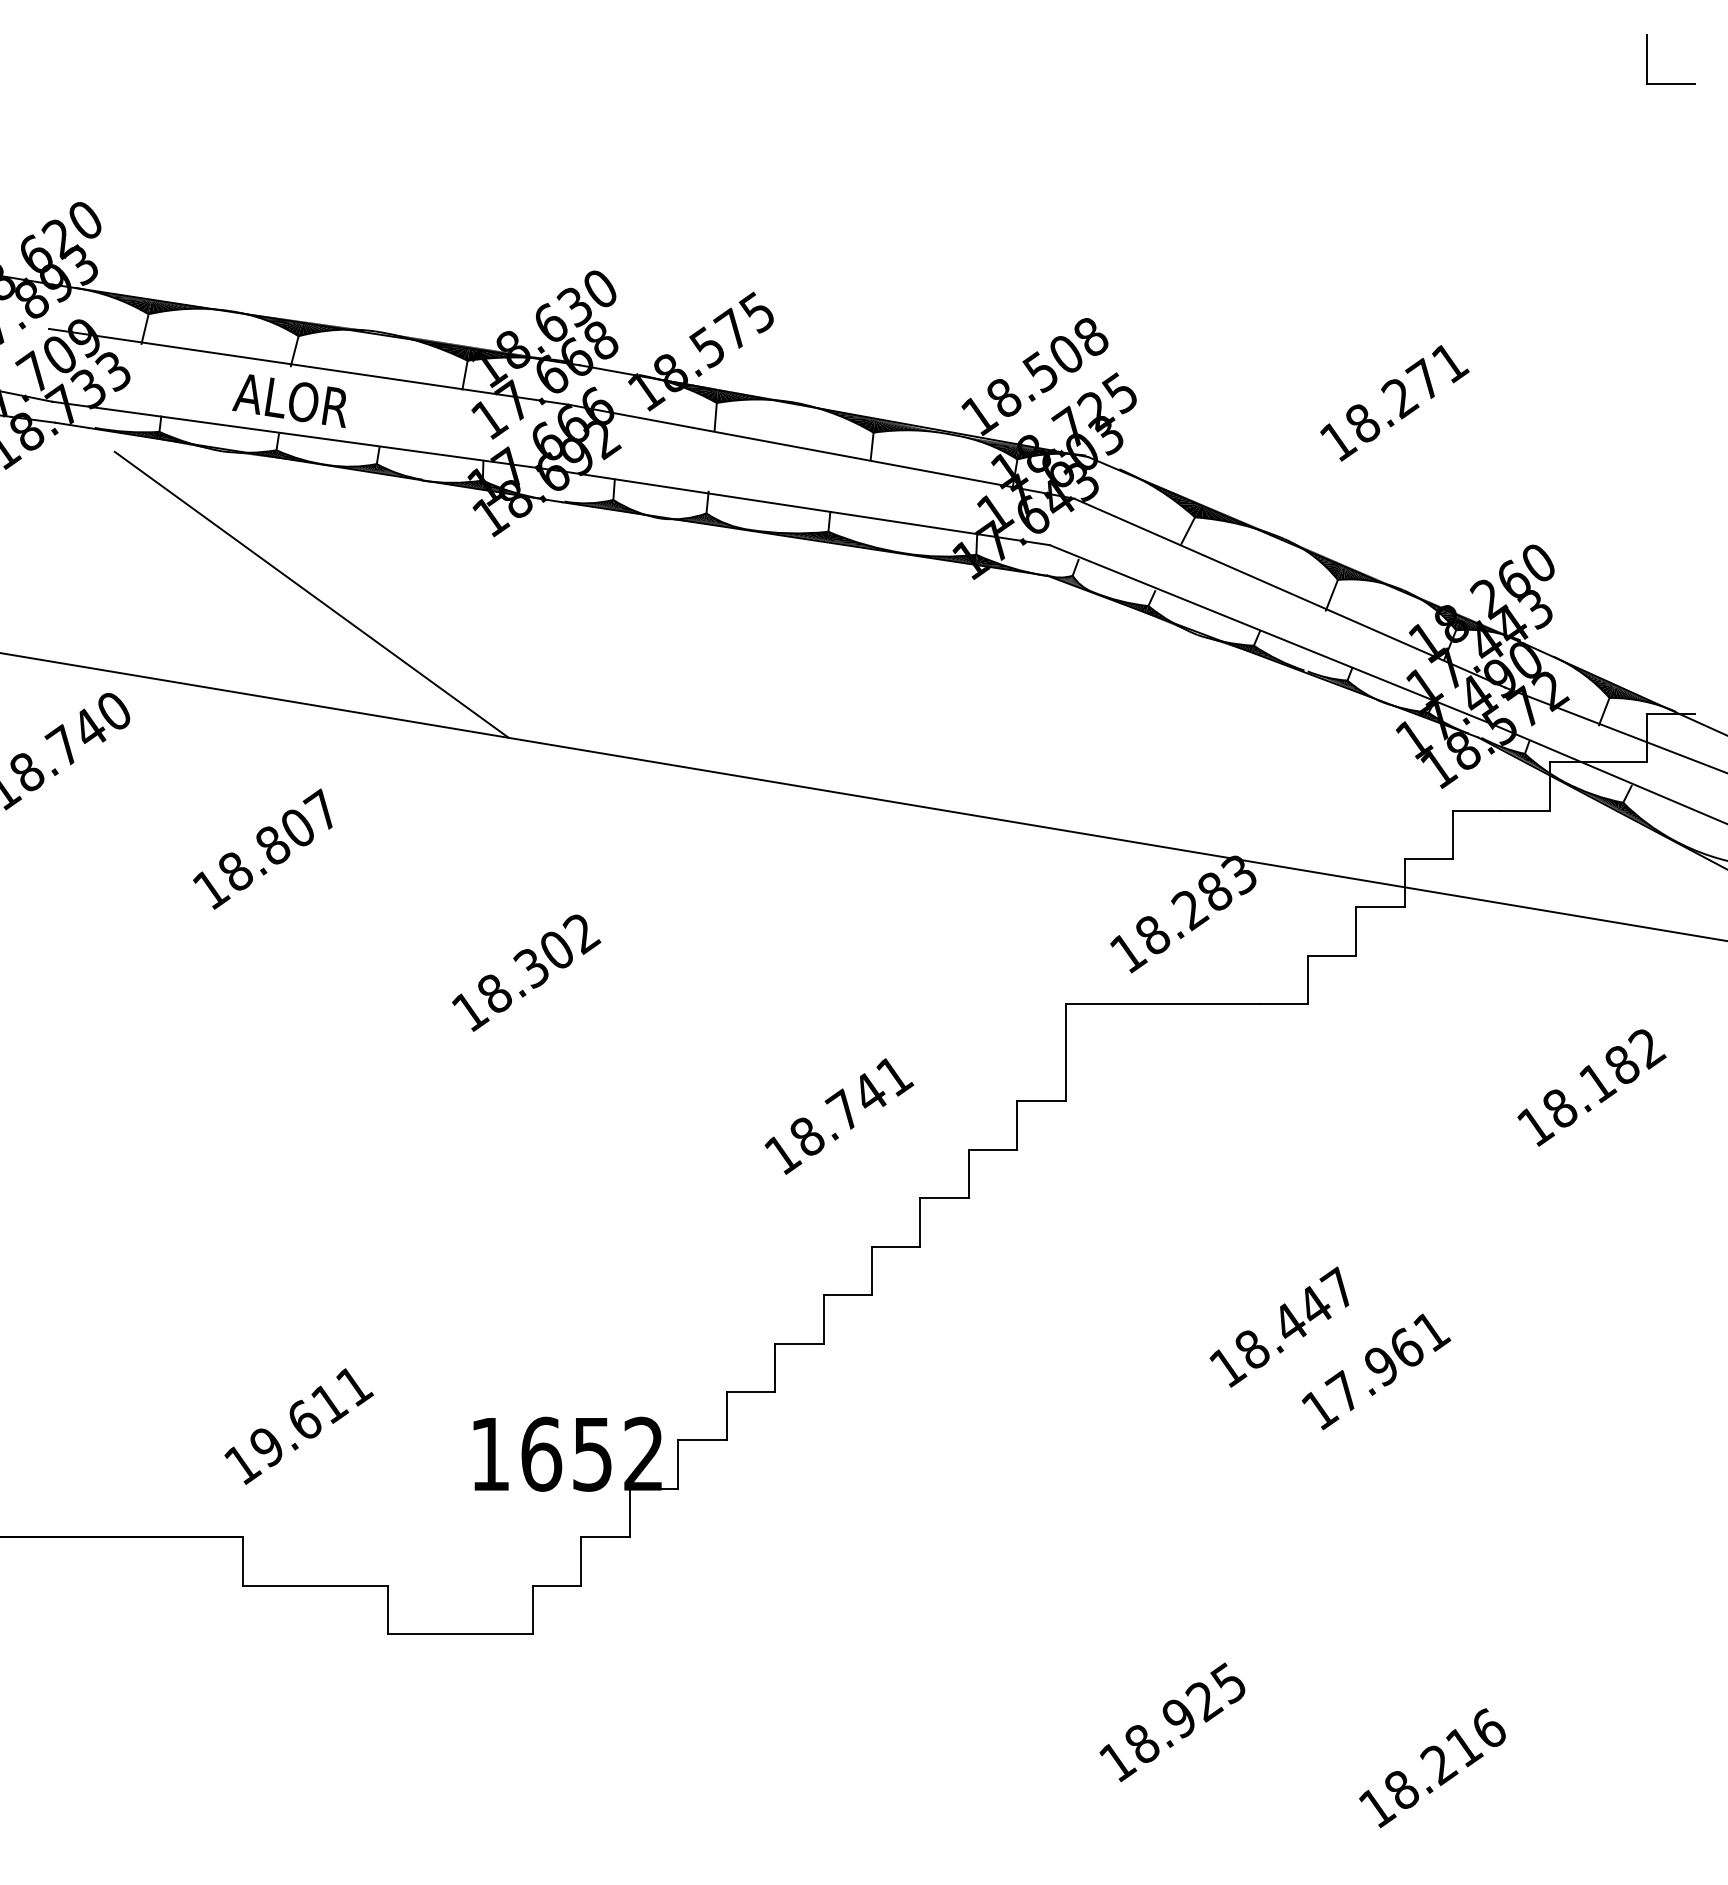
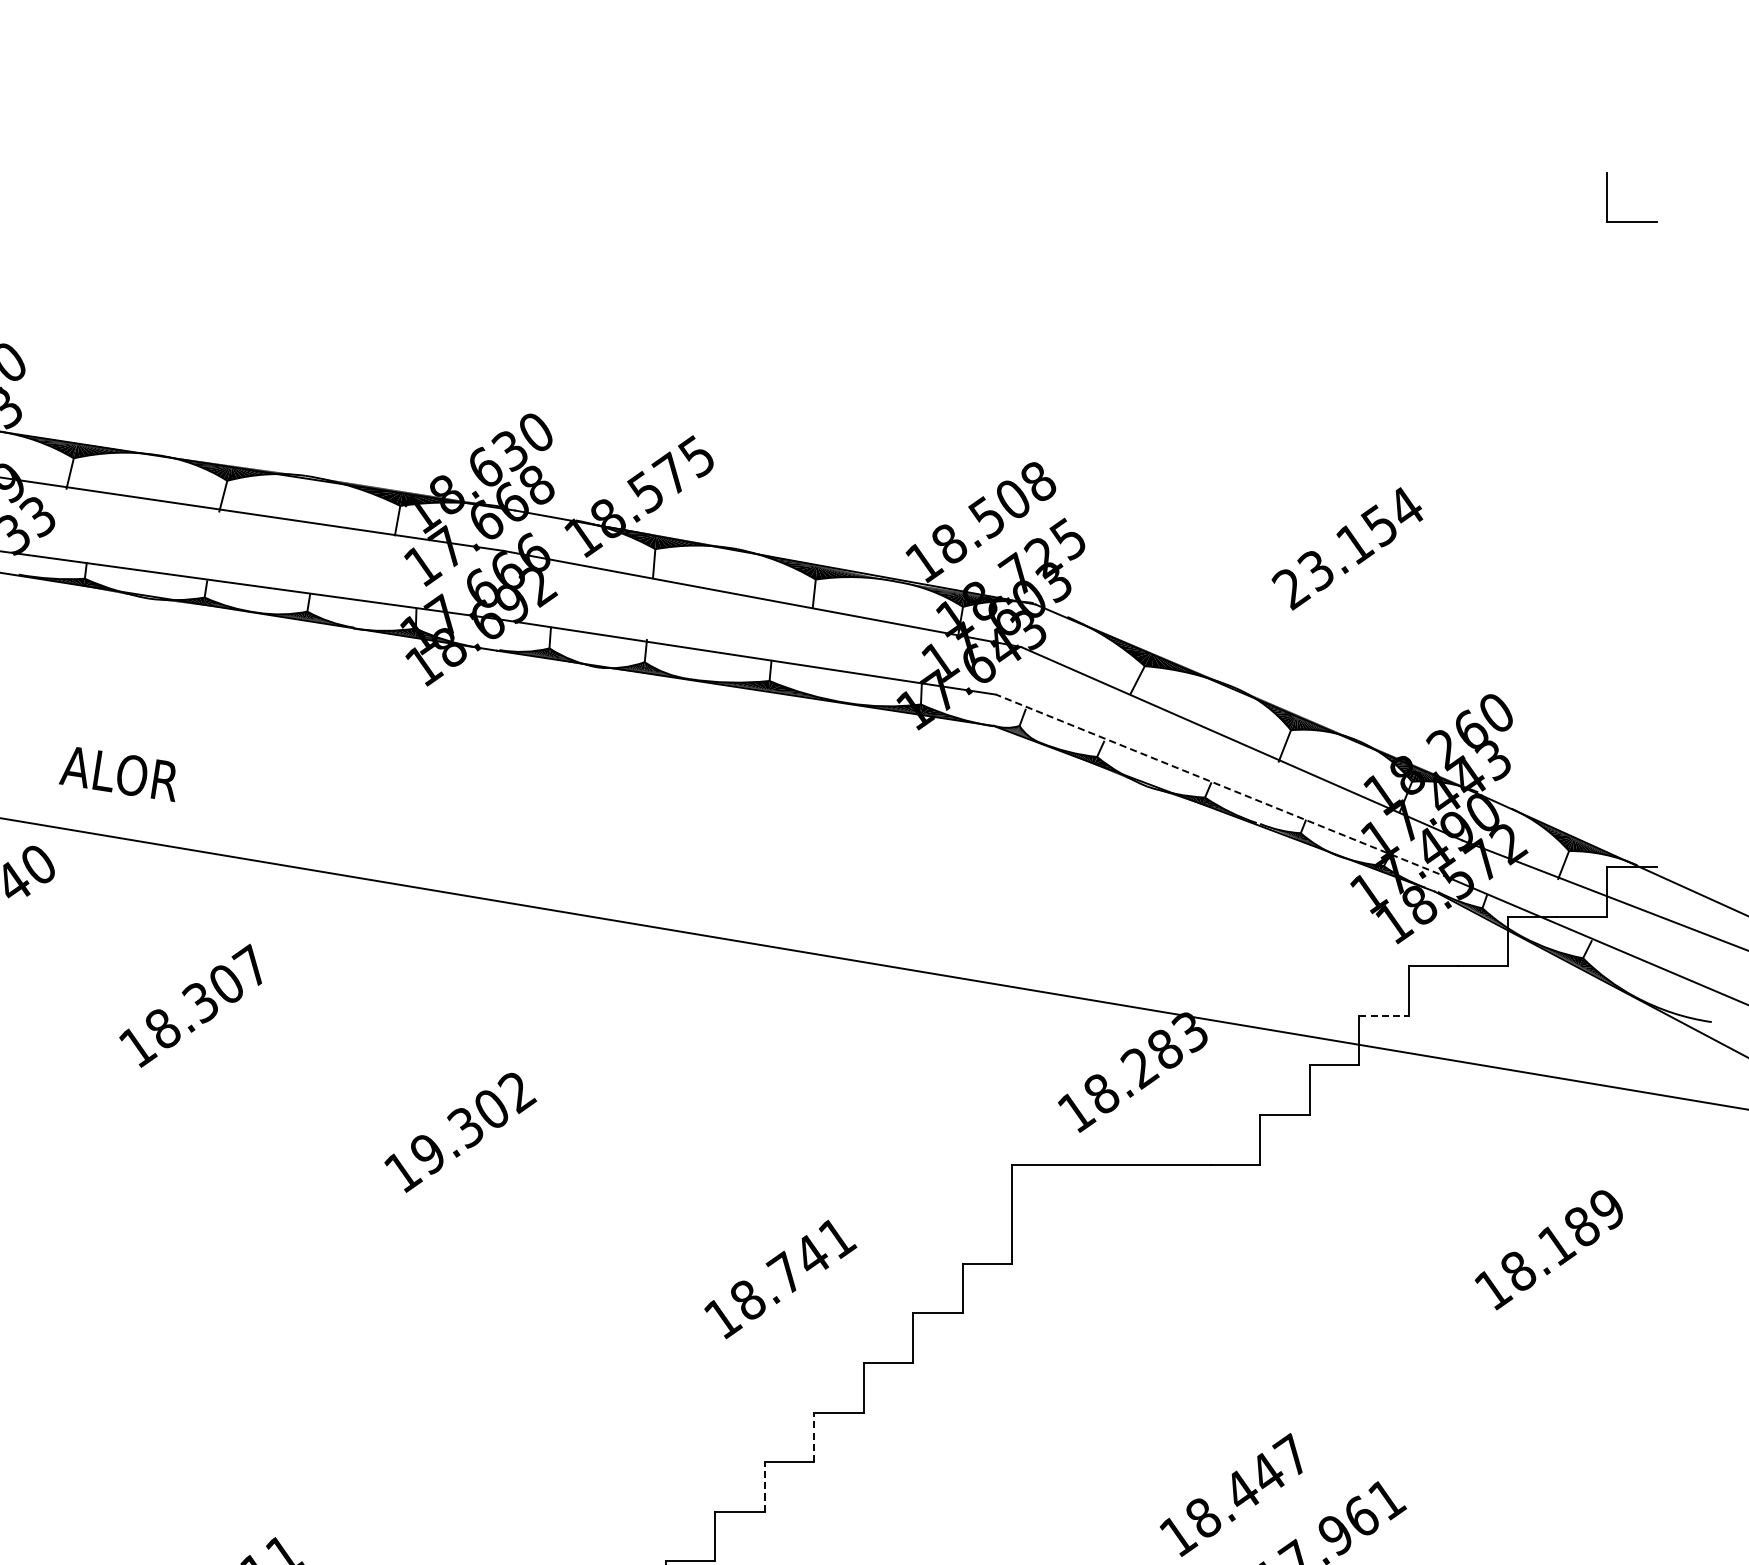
text: (288, 401) -> (116, 774), moved
text: (1394, 402) -> (1348, 548), 18.271 -> 23.154
line: (311, 594) -> (240, 745), removed
line: (1270, 634) -> (1222, 786), solid -> dashed
text: (272, 846) -> (200, 1003), 18.807 -> 18.307
line: (1429, 858) -> (1384, 1015), solid -> dashed
text: (494, 994) -> (427, 1154), 18.302 -> 19.302
text: (1647, 1049) -> (1607, 1210), 18.182 -> 18.189
line: (871, 1270) -> (813, 1437), solid -> dashed
line: (823, 1318) -> (764, 1486), solid -> dashed

